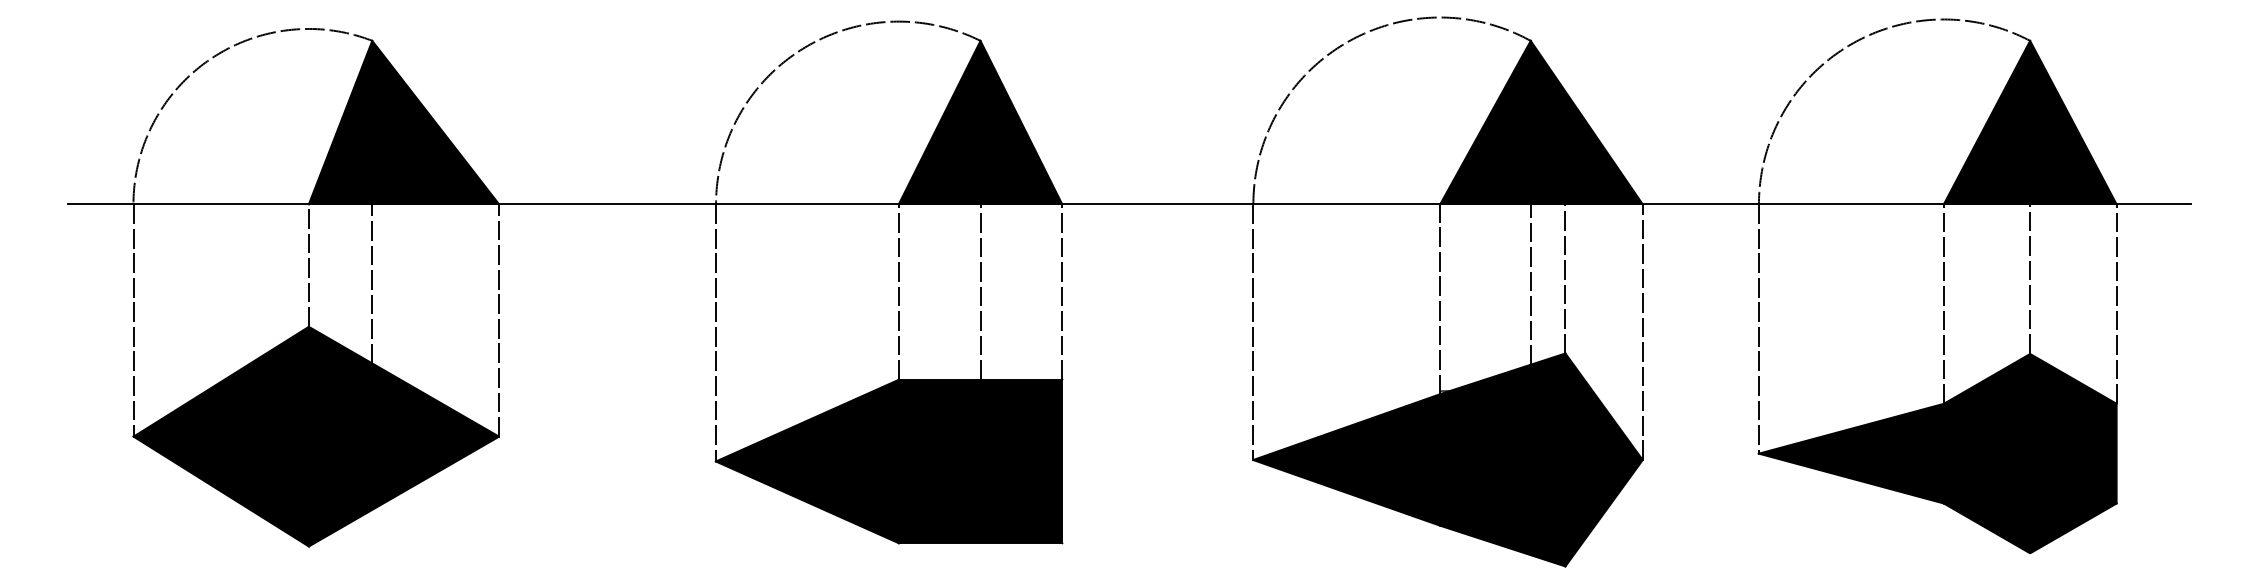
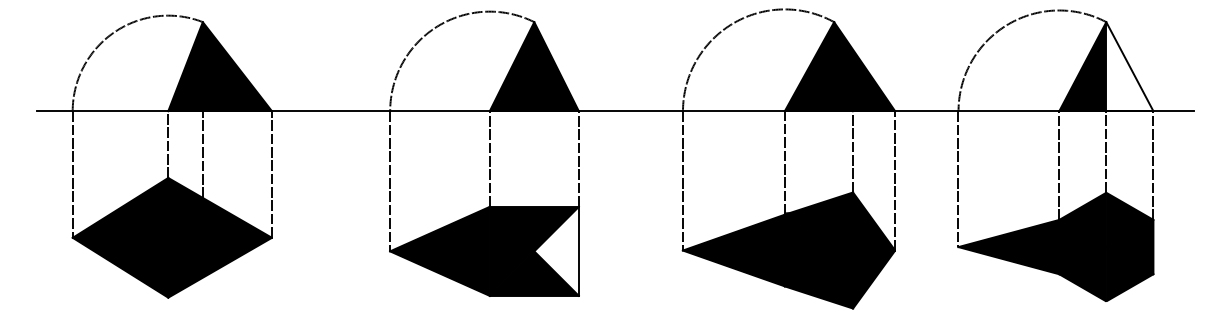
fill: (2072, 122) -> (1129, 66), removed
line: (1531, 283) -> (834, 154), removed
line: (980, 291) -> (534, 158), removed
fill: (1021, 459) -> (556, 250), removed

